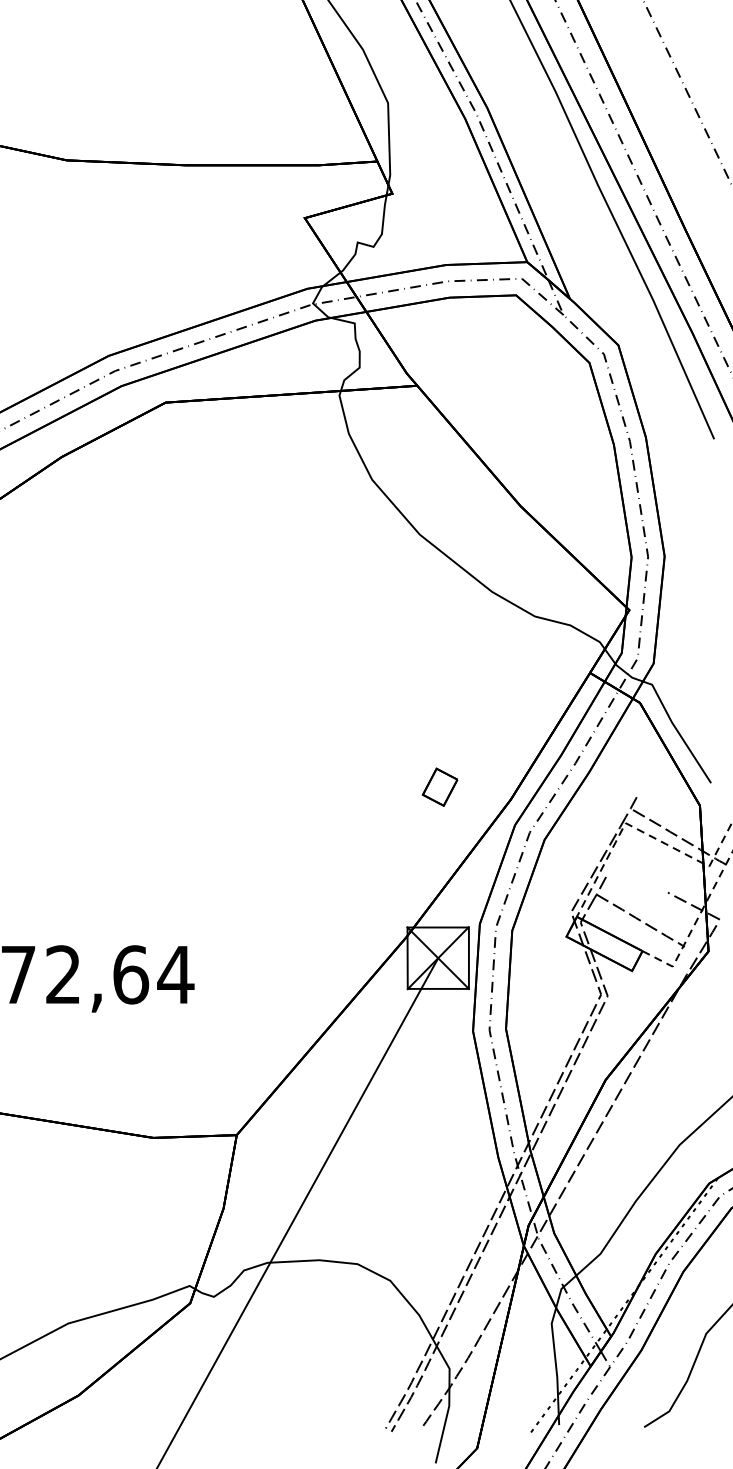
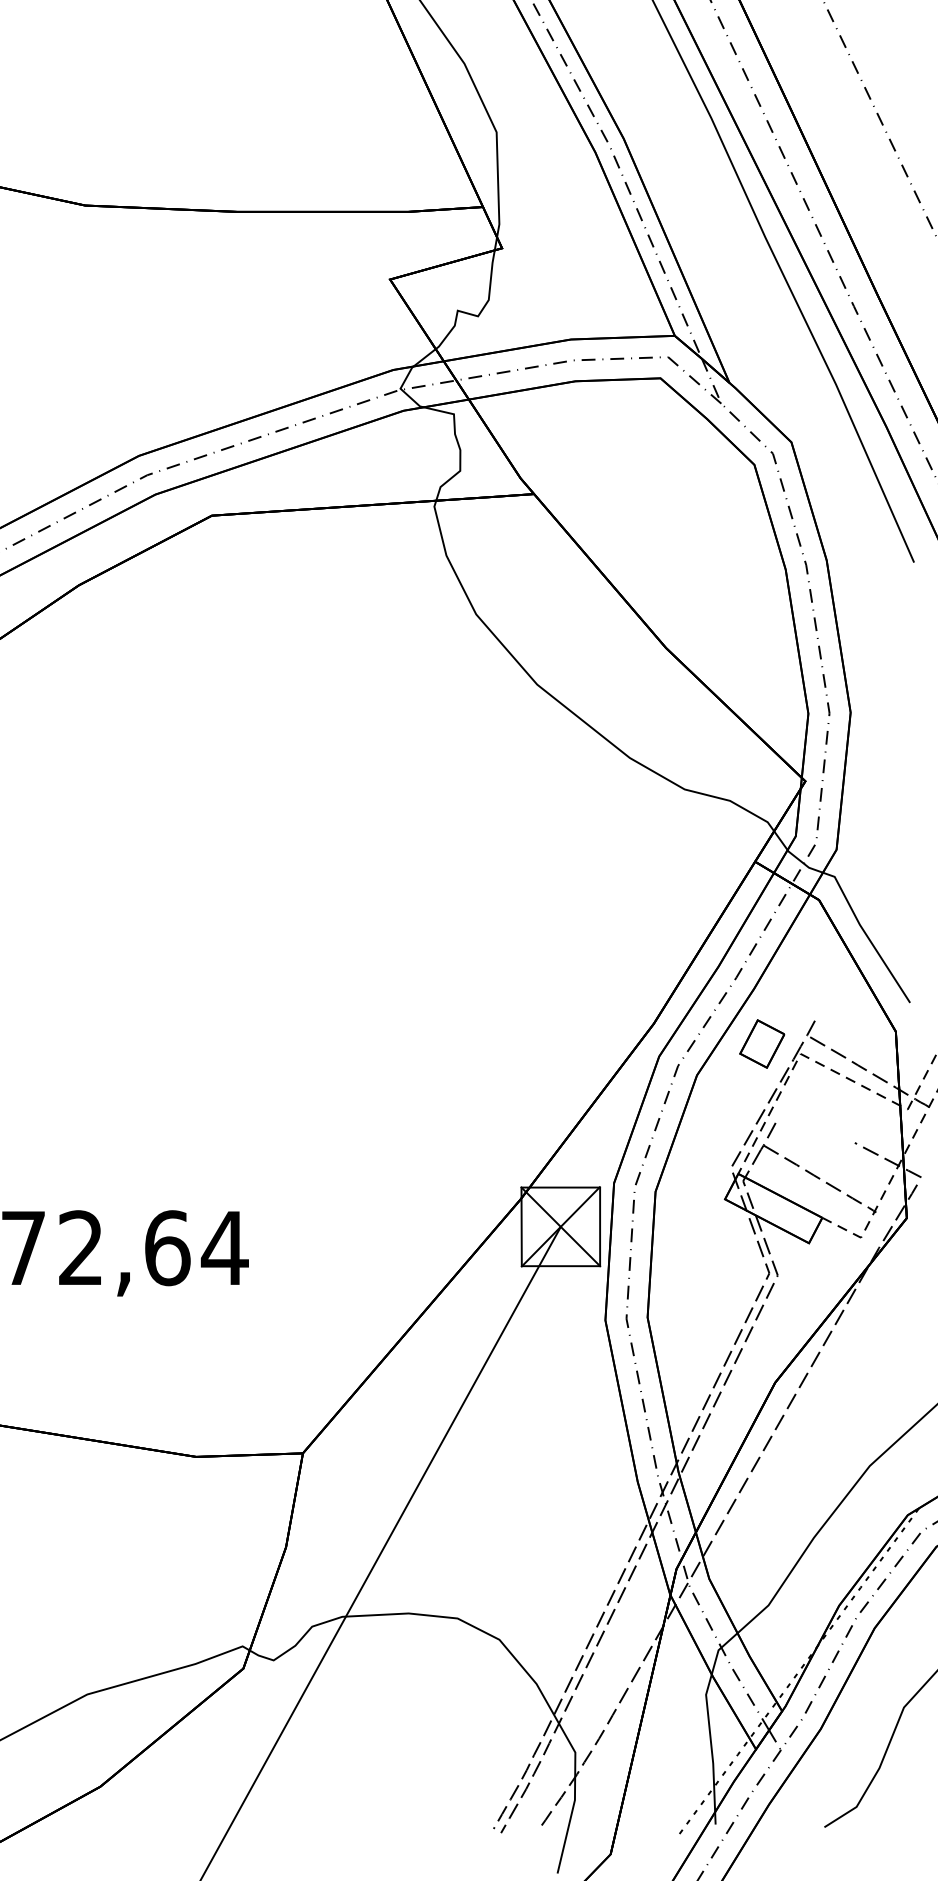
part: (440, 786) -> (762, 1043), moved

